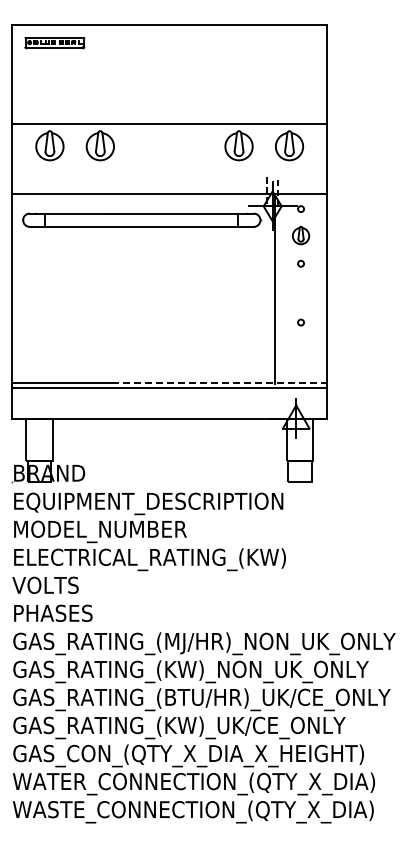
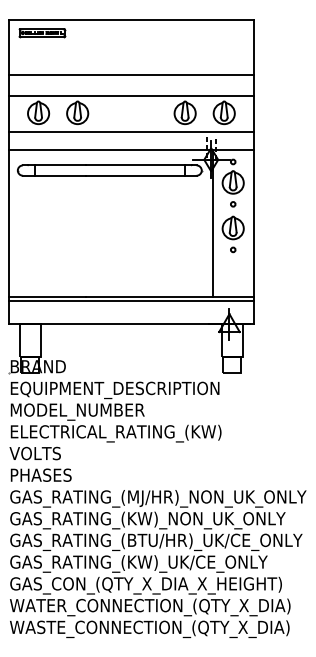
line: (169, 97) -> (131, 75), added
line: (169, 170) -> (131, 132), added
part: (300, 235) -> (232, 182), size x1.67
part: (300, 293) -> (232, 227), added
line: (219, 383) -> (170, 297), dashed -> solid

